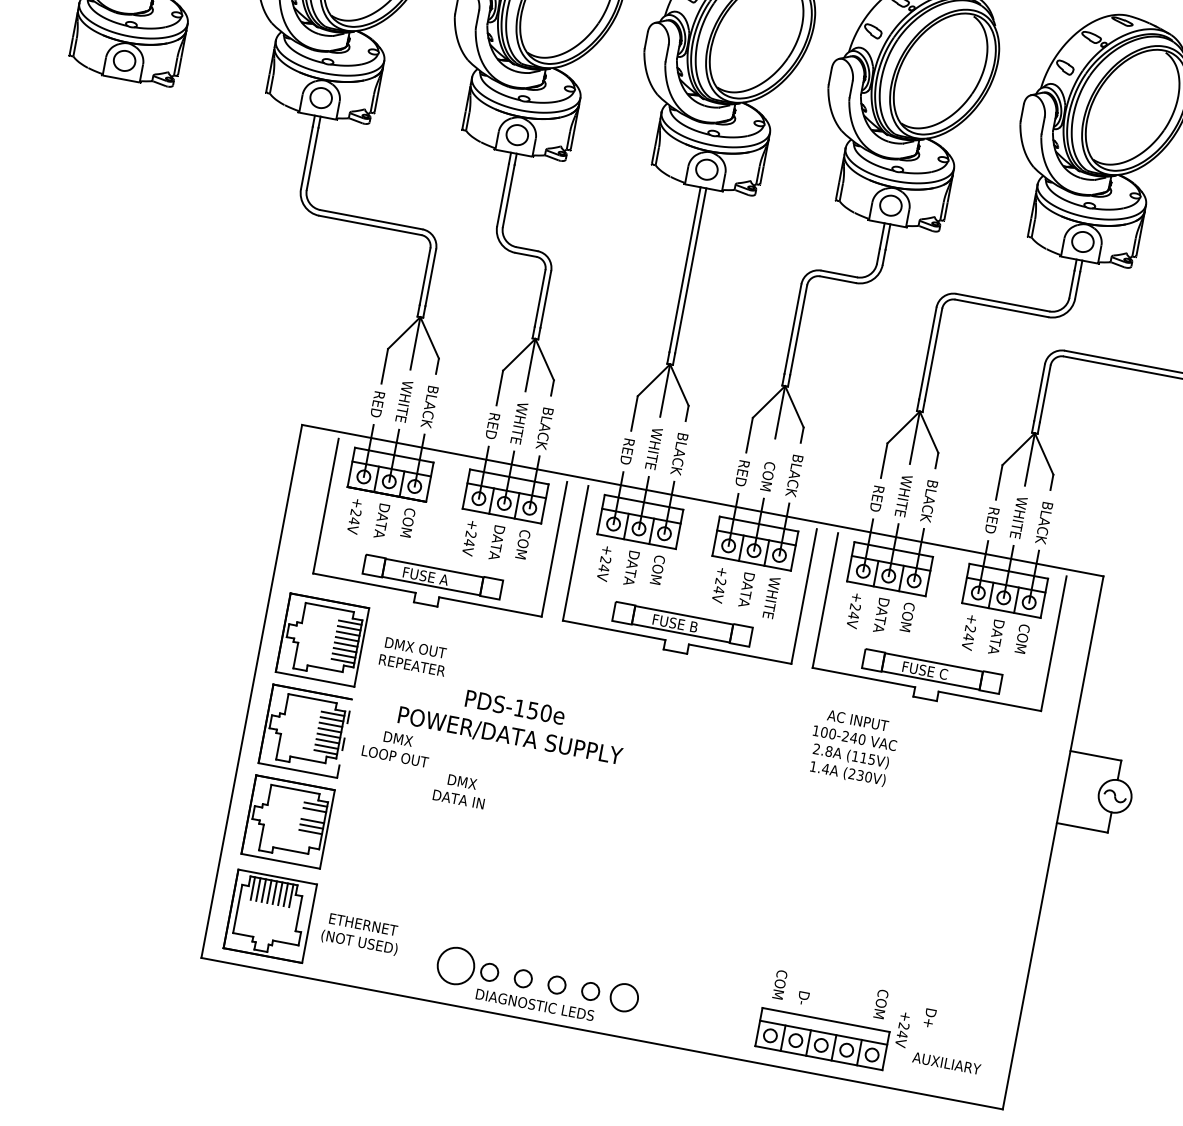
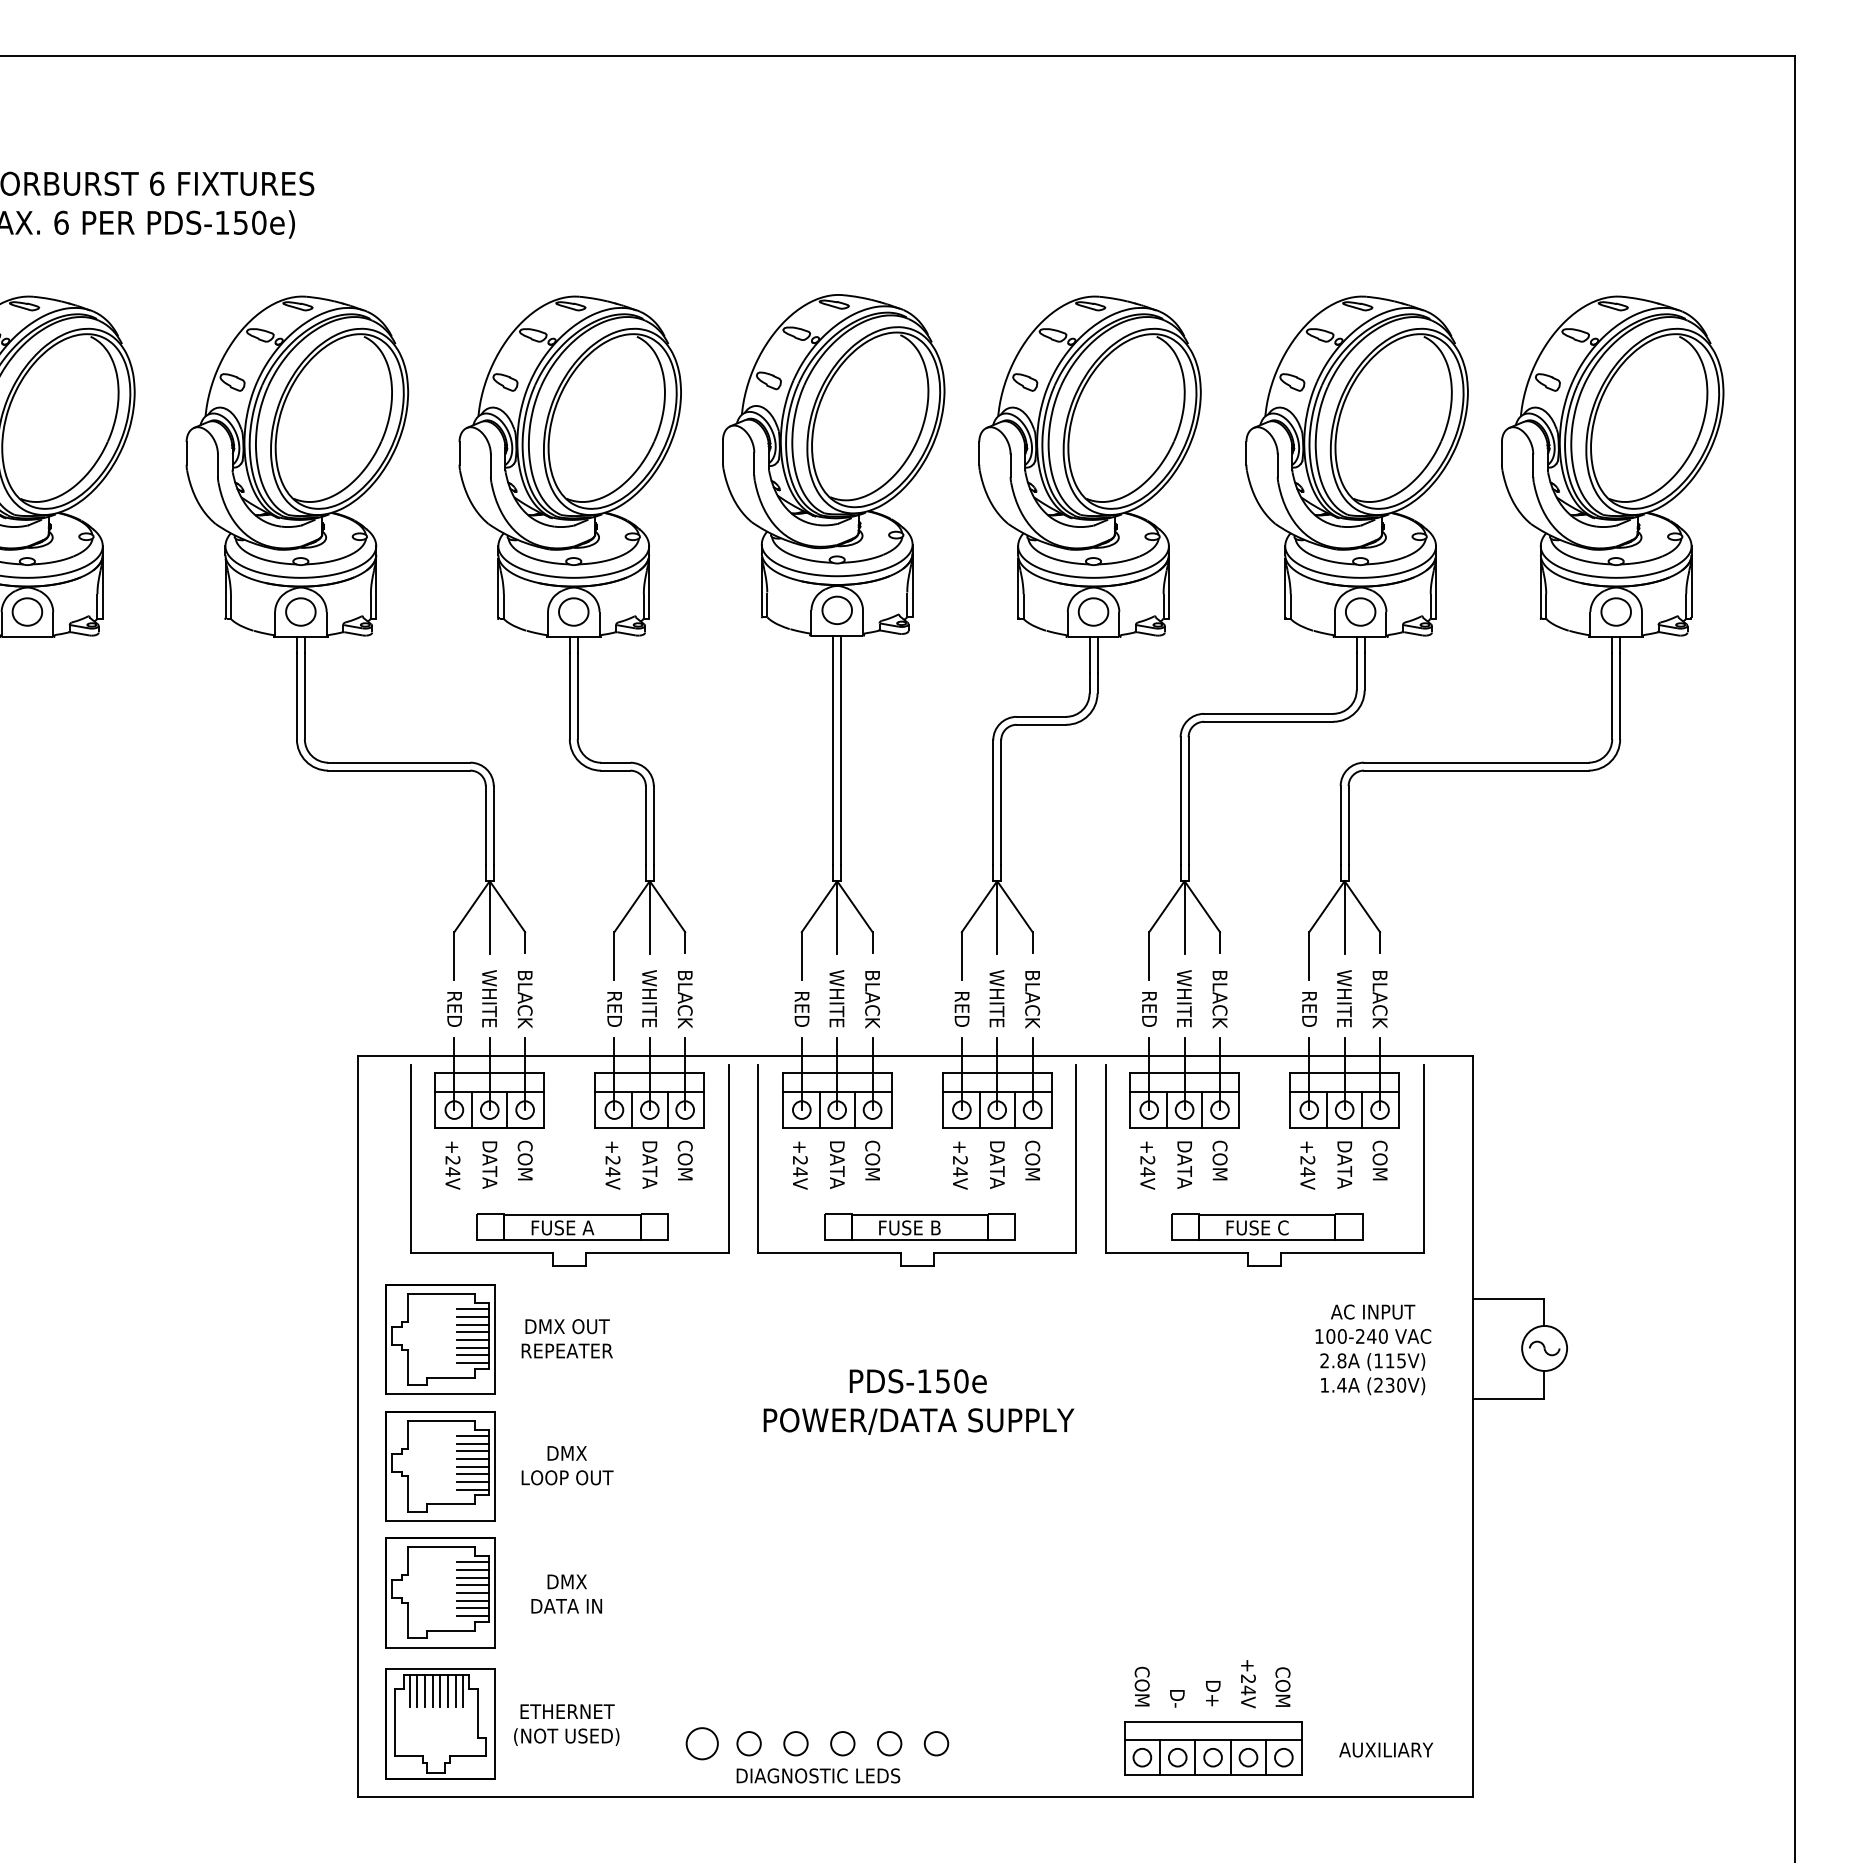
text: (768, 470) -> (996, 998), COM -> WHITE
text: (771, 597) -> (1032, 1168), WHITE -> COM
text: (512, 721) -> (918, 1401), moved
line: (344, 738) -> (494, 1466), dashed -> solid
text: (853, 747) -> (1373, 1349), moved
text: (460, 790) -> (566, 1593), moved
line: (313, 815) -> (472, 1577), added
line: (309, 837) -> (472, 1608), added
line: (308, 842) -> (472, 1615), added
circle: (455, 965) -> (701, 1743), size x0.62
circle: (624, 997) -> (936, 1743), size x0.62
text: (930, 1018) -> (1213, 1693), moved
text: (903, 1030) -> (1248, 1684), moved

